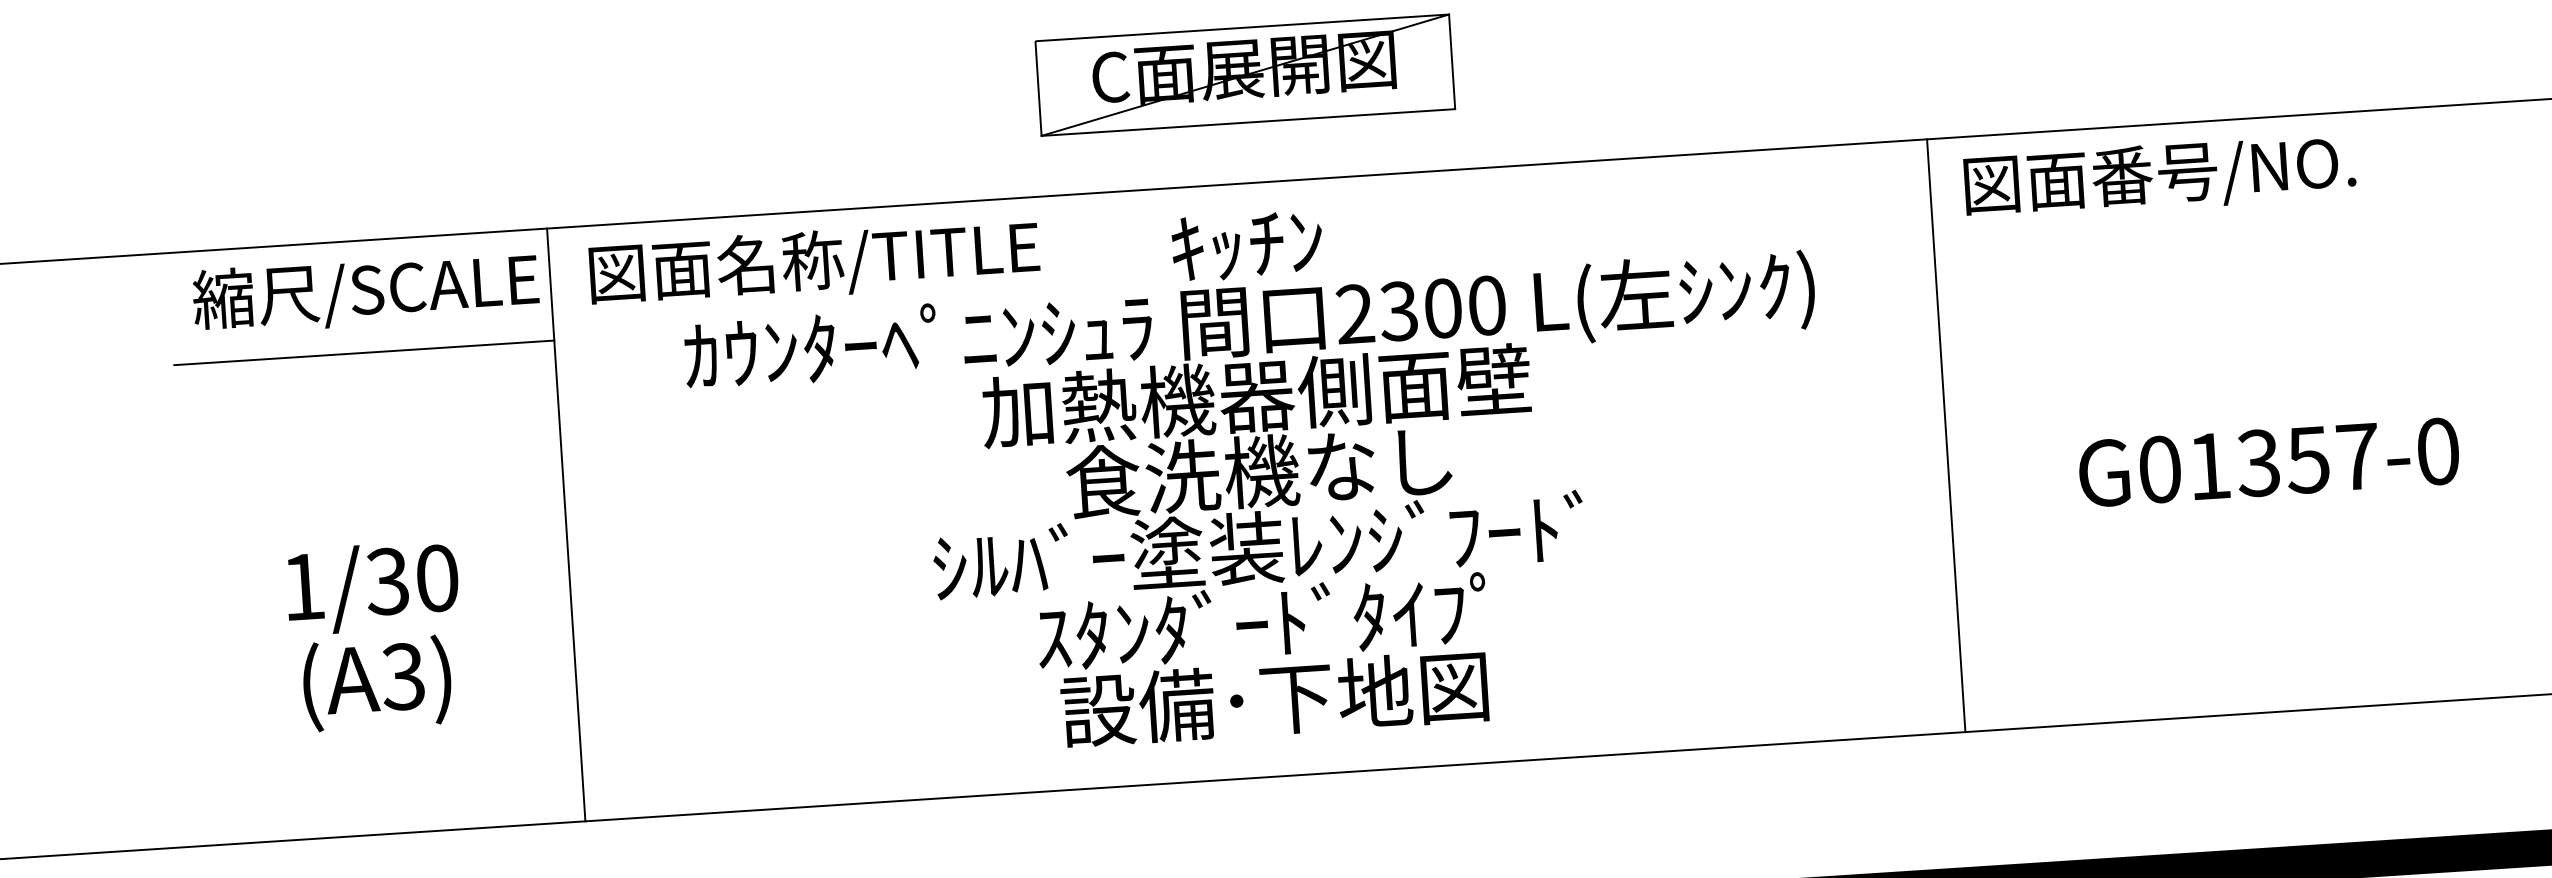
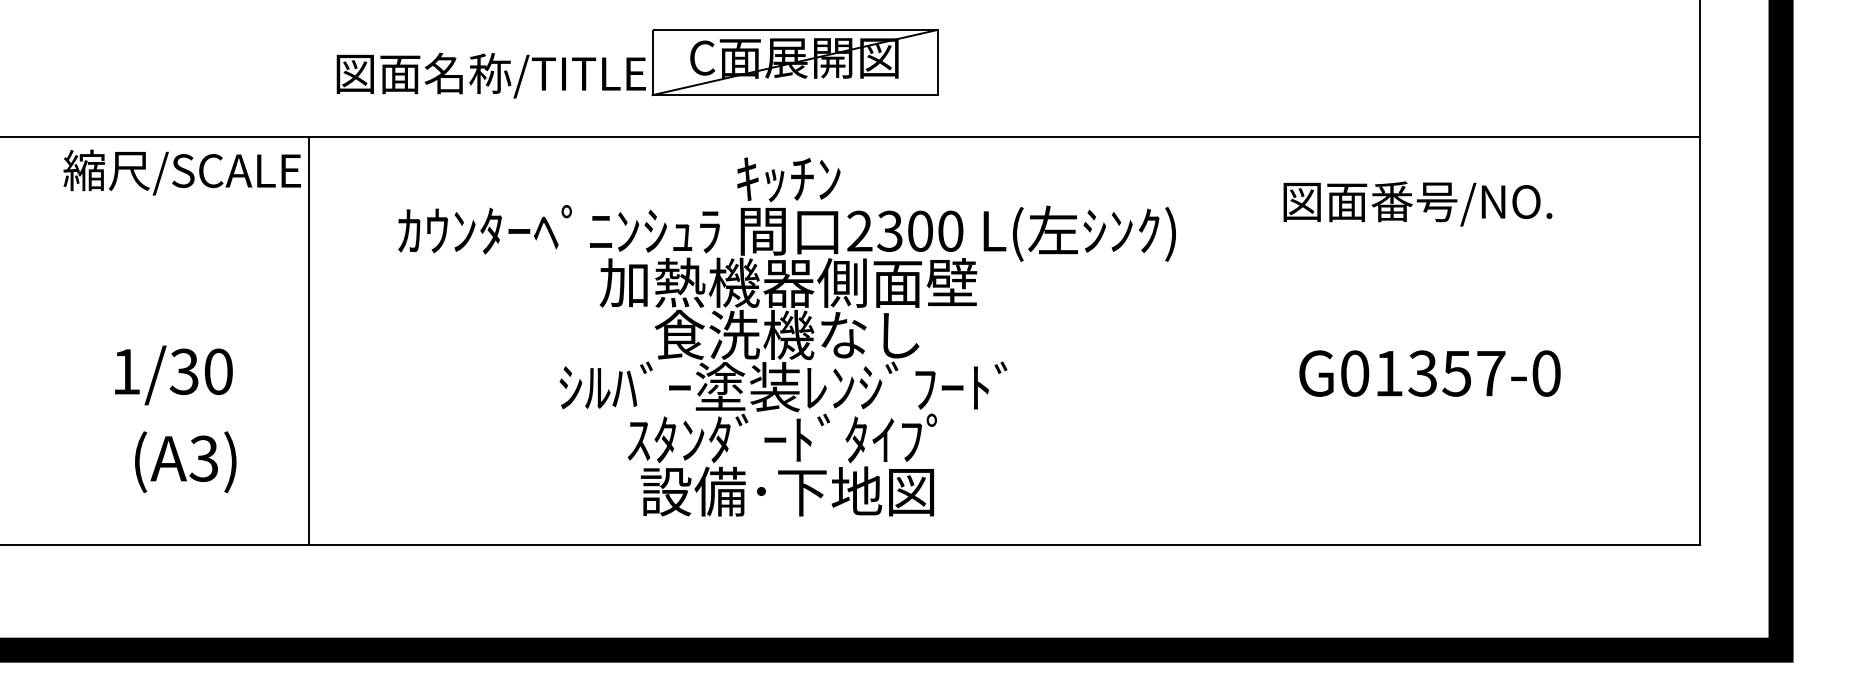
text: (2159, 176) -> (1417, 203), moved
text: (813, 263) -> (490, 75), moved
line: (364, 352) -> (178, 213), removed
line: (1945, 435) -> (1259, 340), removed
text: (2268, 462) -> (1429, 373), moved
text: (376, 683) -> (185, 462), moved

